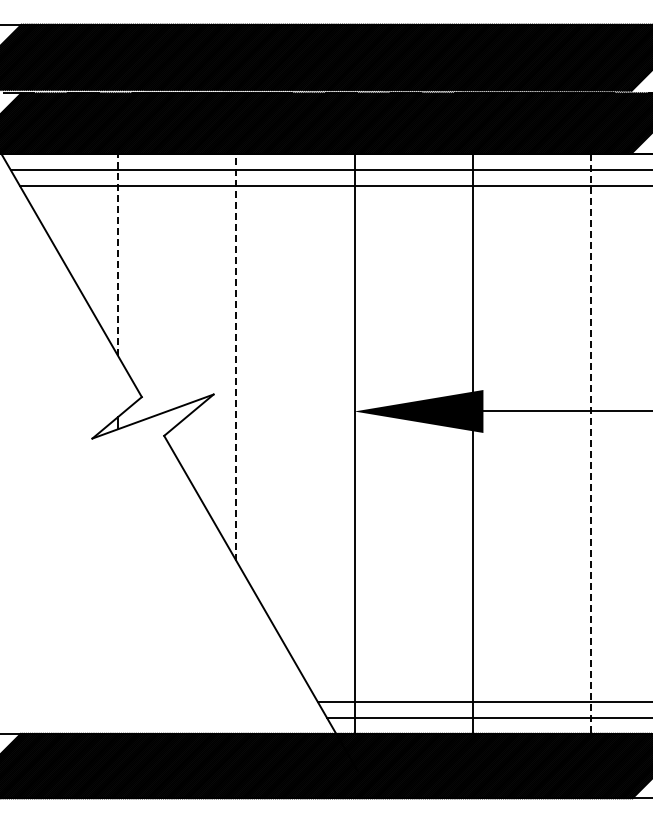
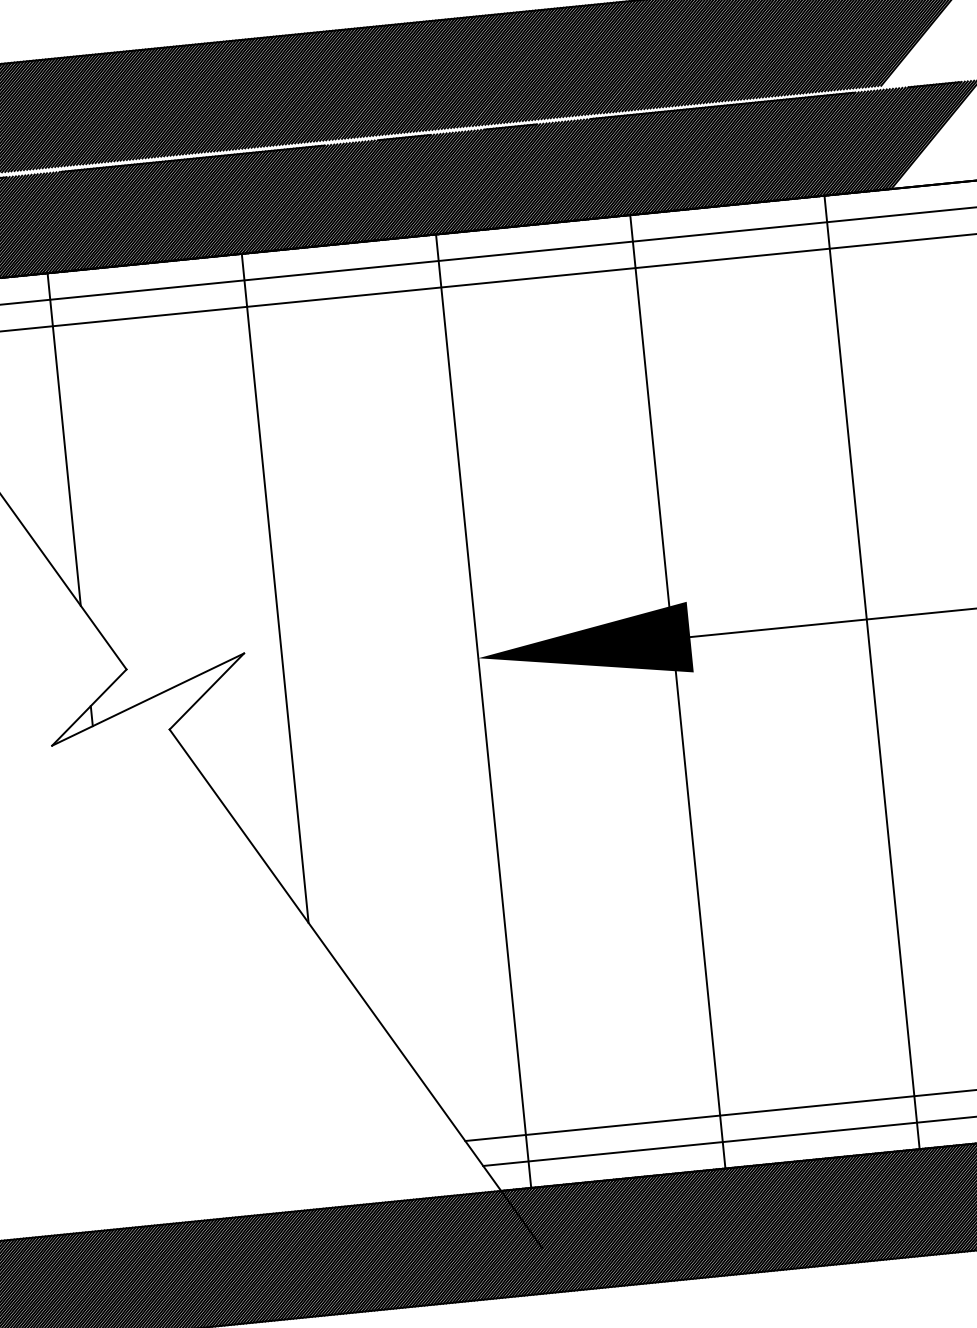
line: (118, 254) -> (64, 438), dashed -> solid
line: (236, 357) -> (275, 588), dashed -> solid
line: (590, 444) -> (871, 673), dashed -> solid

